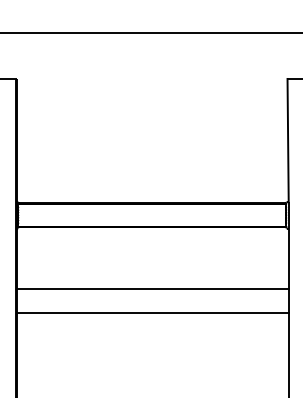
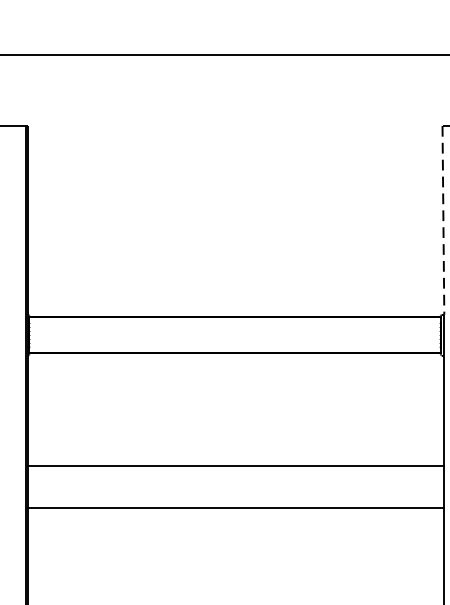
line: (288, 140) -> (444, 220), solid -> dashed
line: (152, 289) -> (235, 465), moved
line: (152, 312) -> (235, 507), moved

